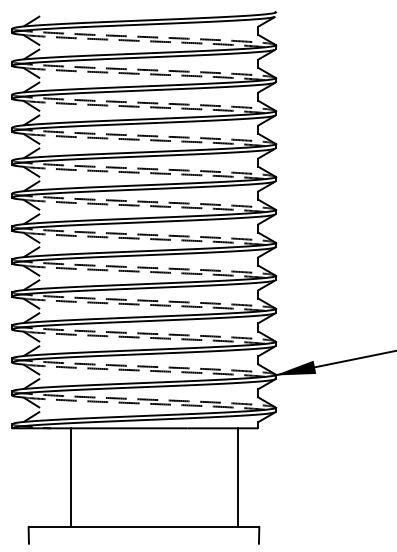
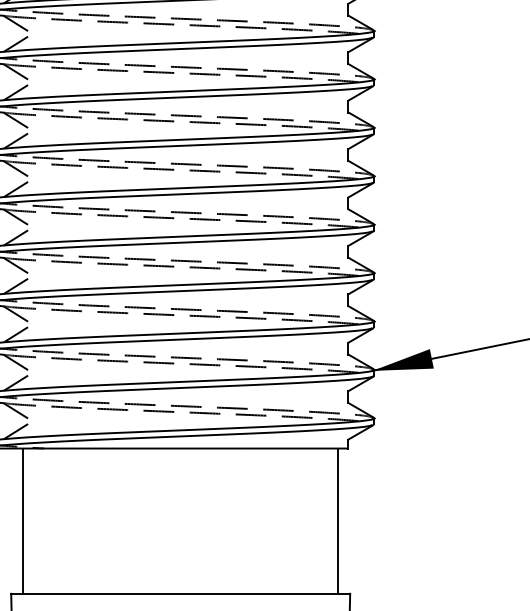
line: (70, 477) -> (22, 520), moved
line: (238, 477) -> (338, 520), moved

